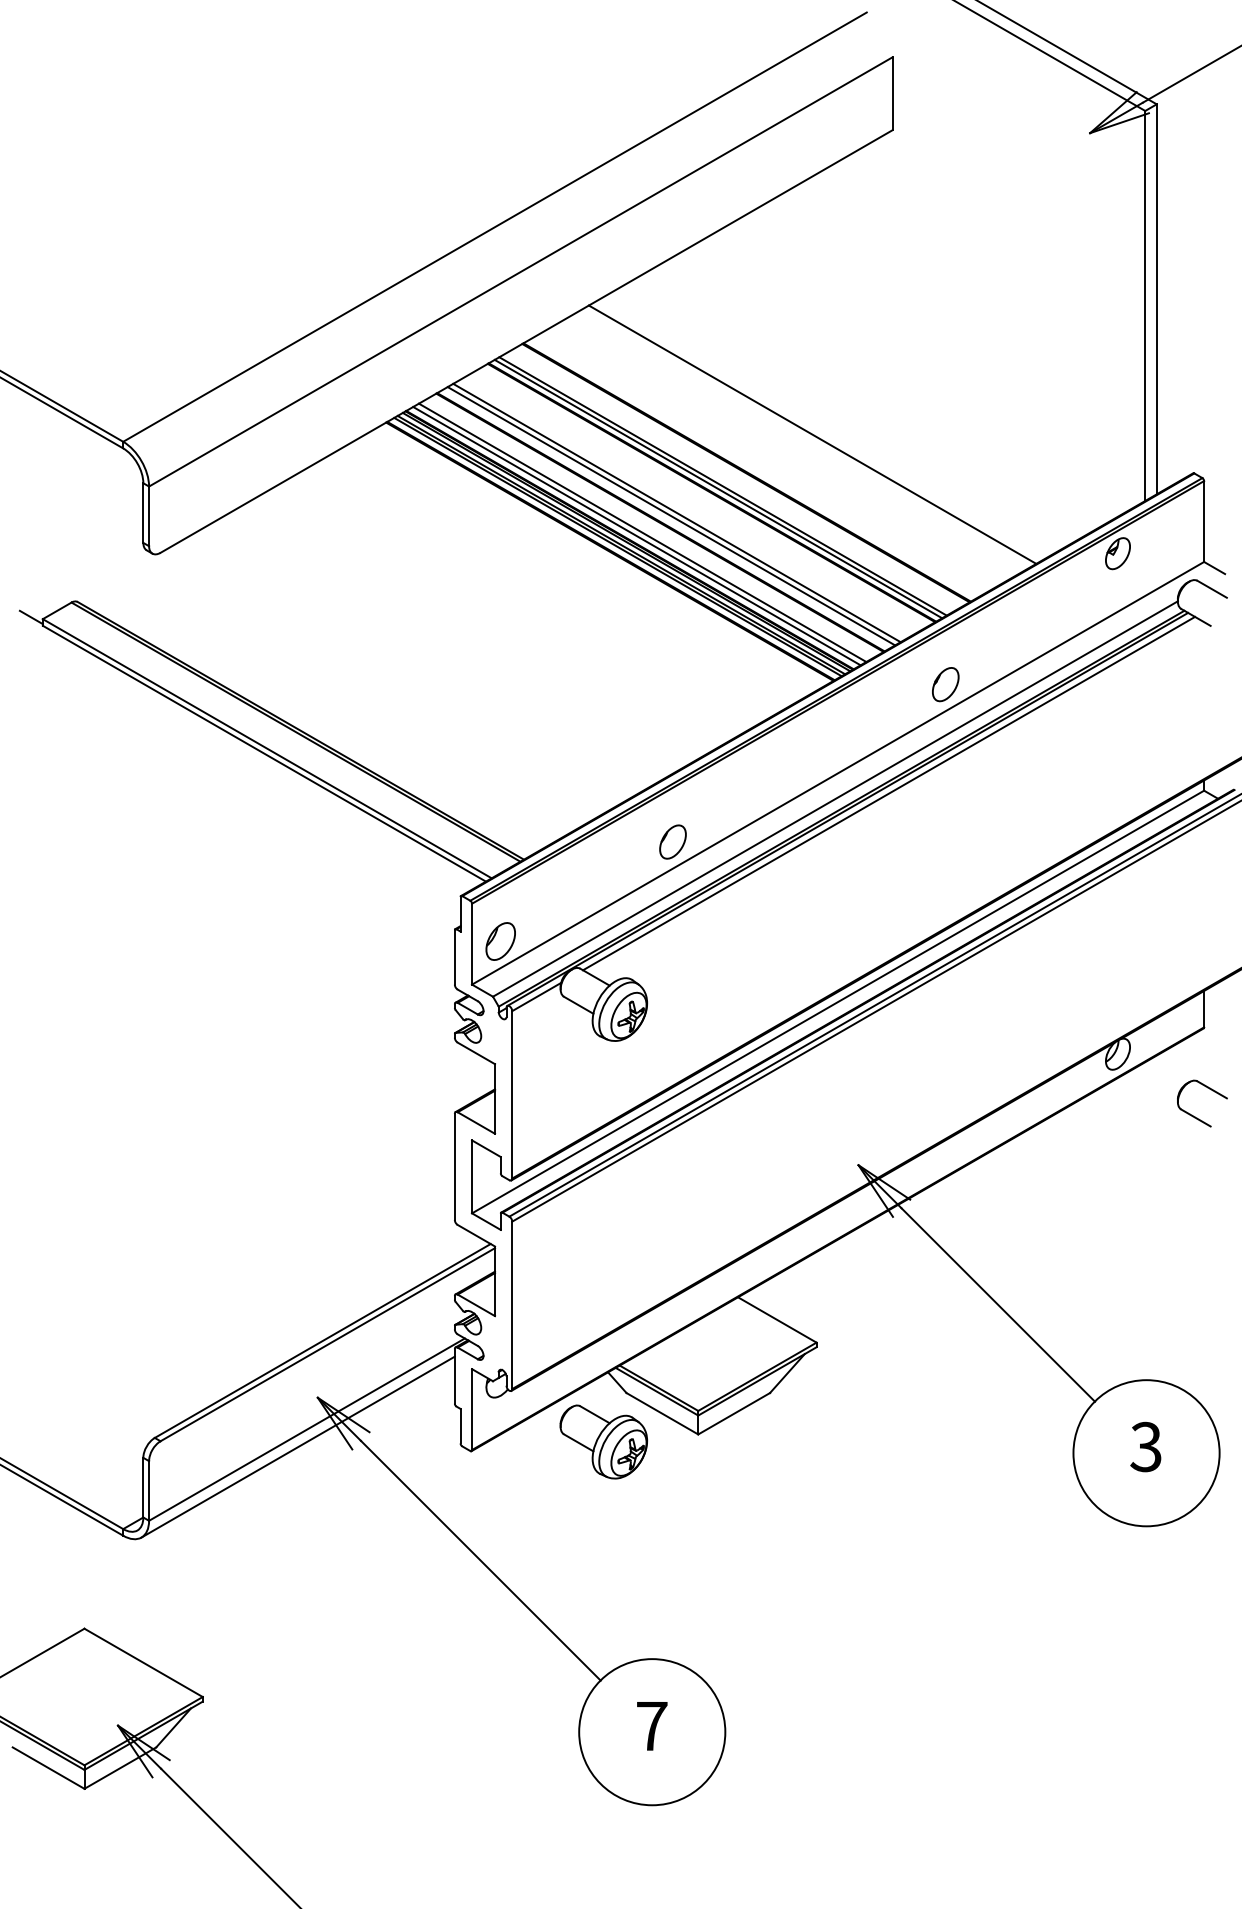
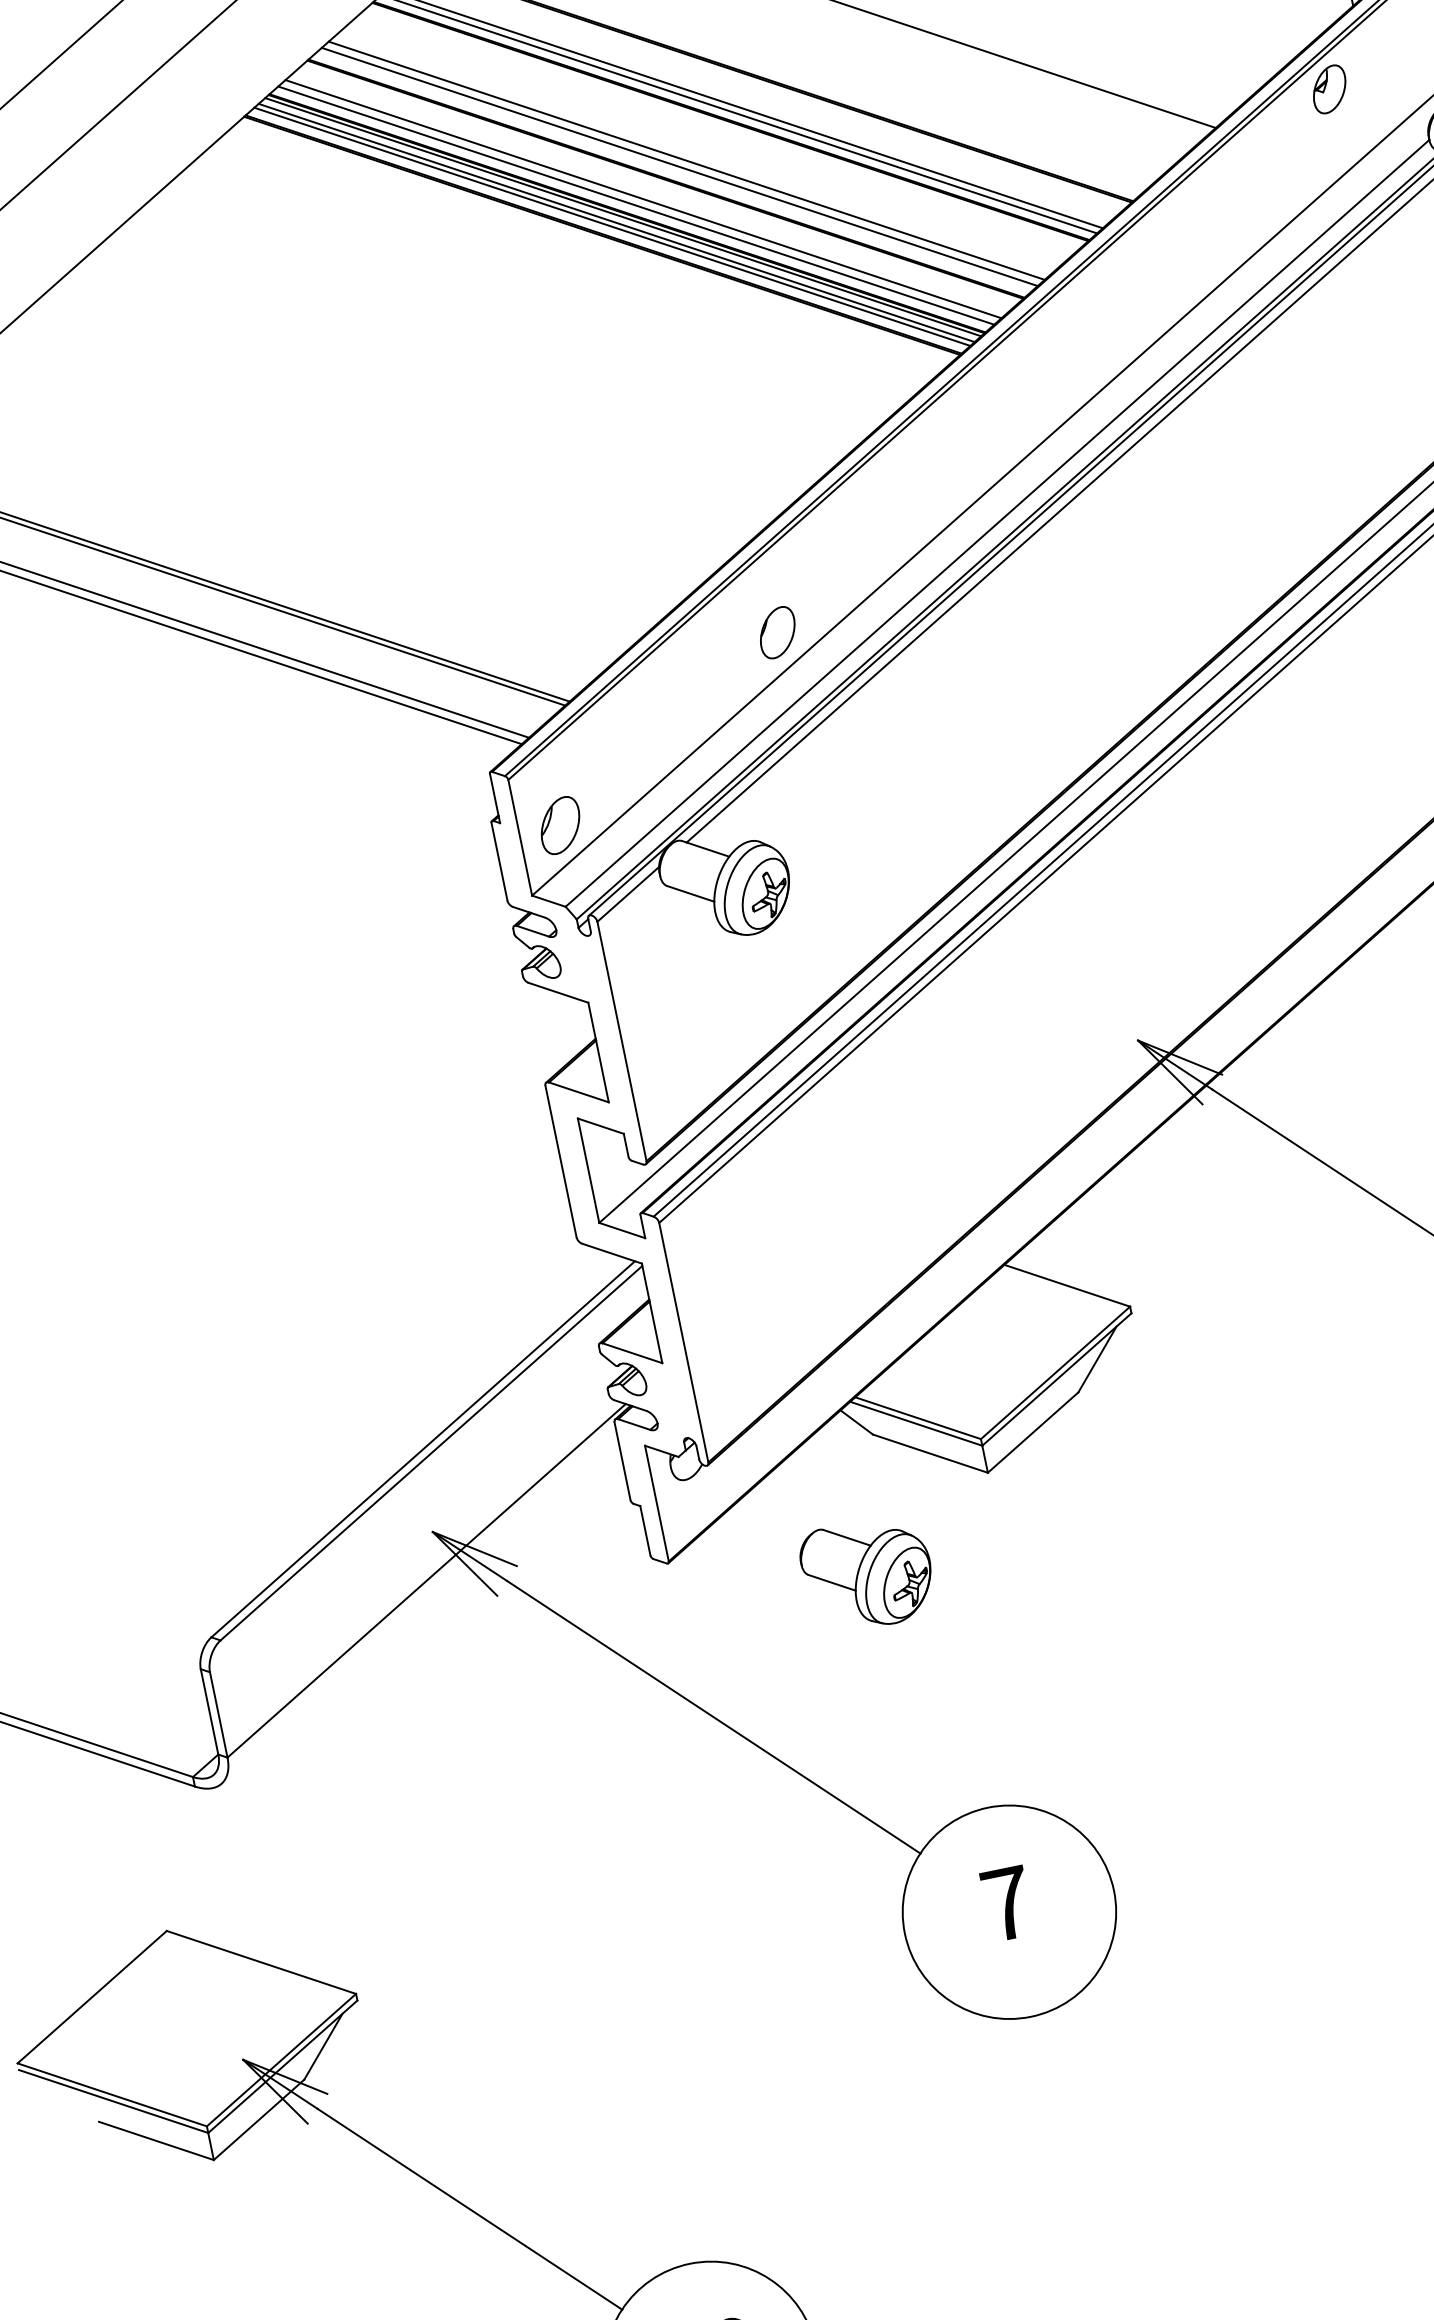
part: (945, 684) -> (1121, 327), removed
part: (603, 1441) -> (867, 1573), moved
line: (297, 1446) -> (418, 1607), removed

